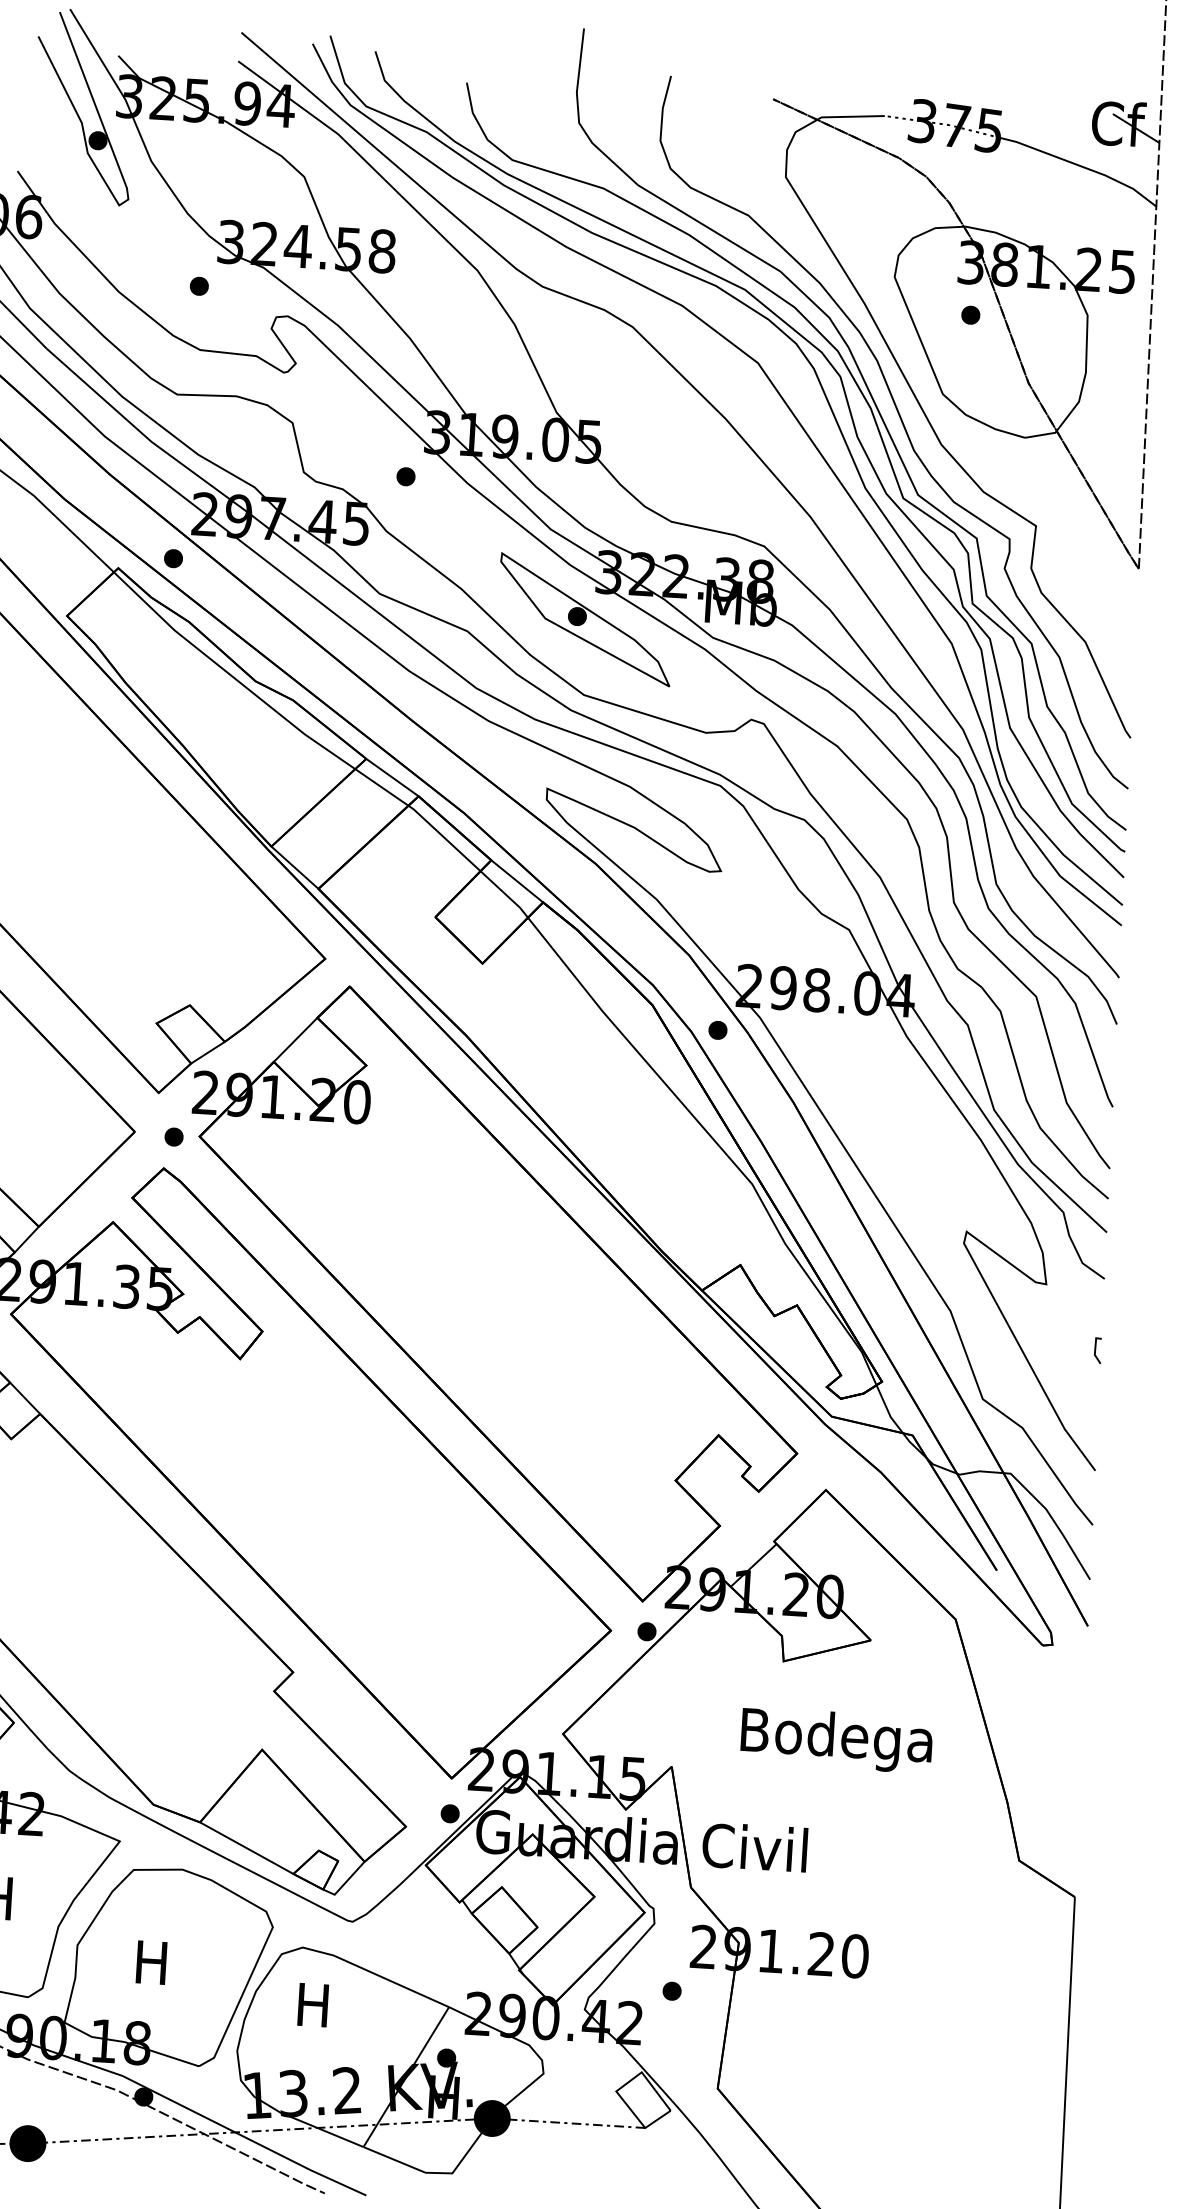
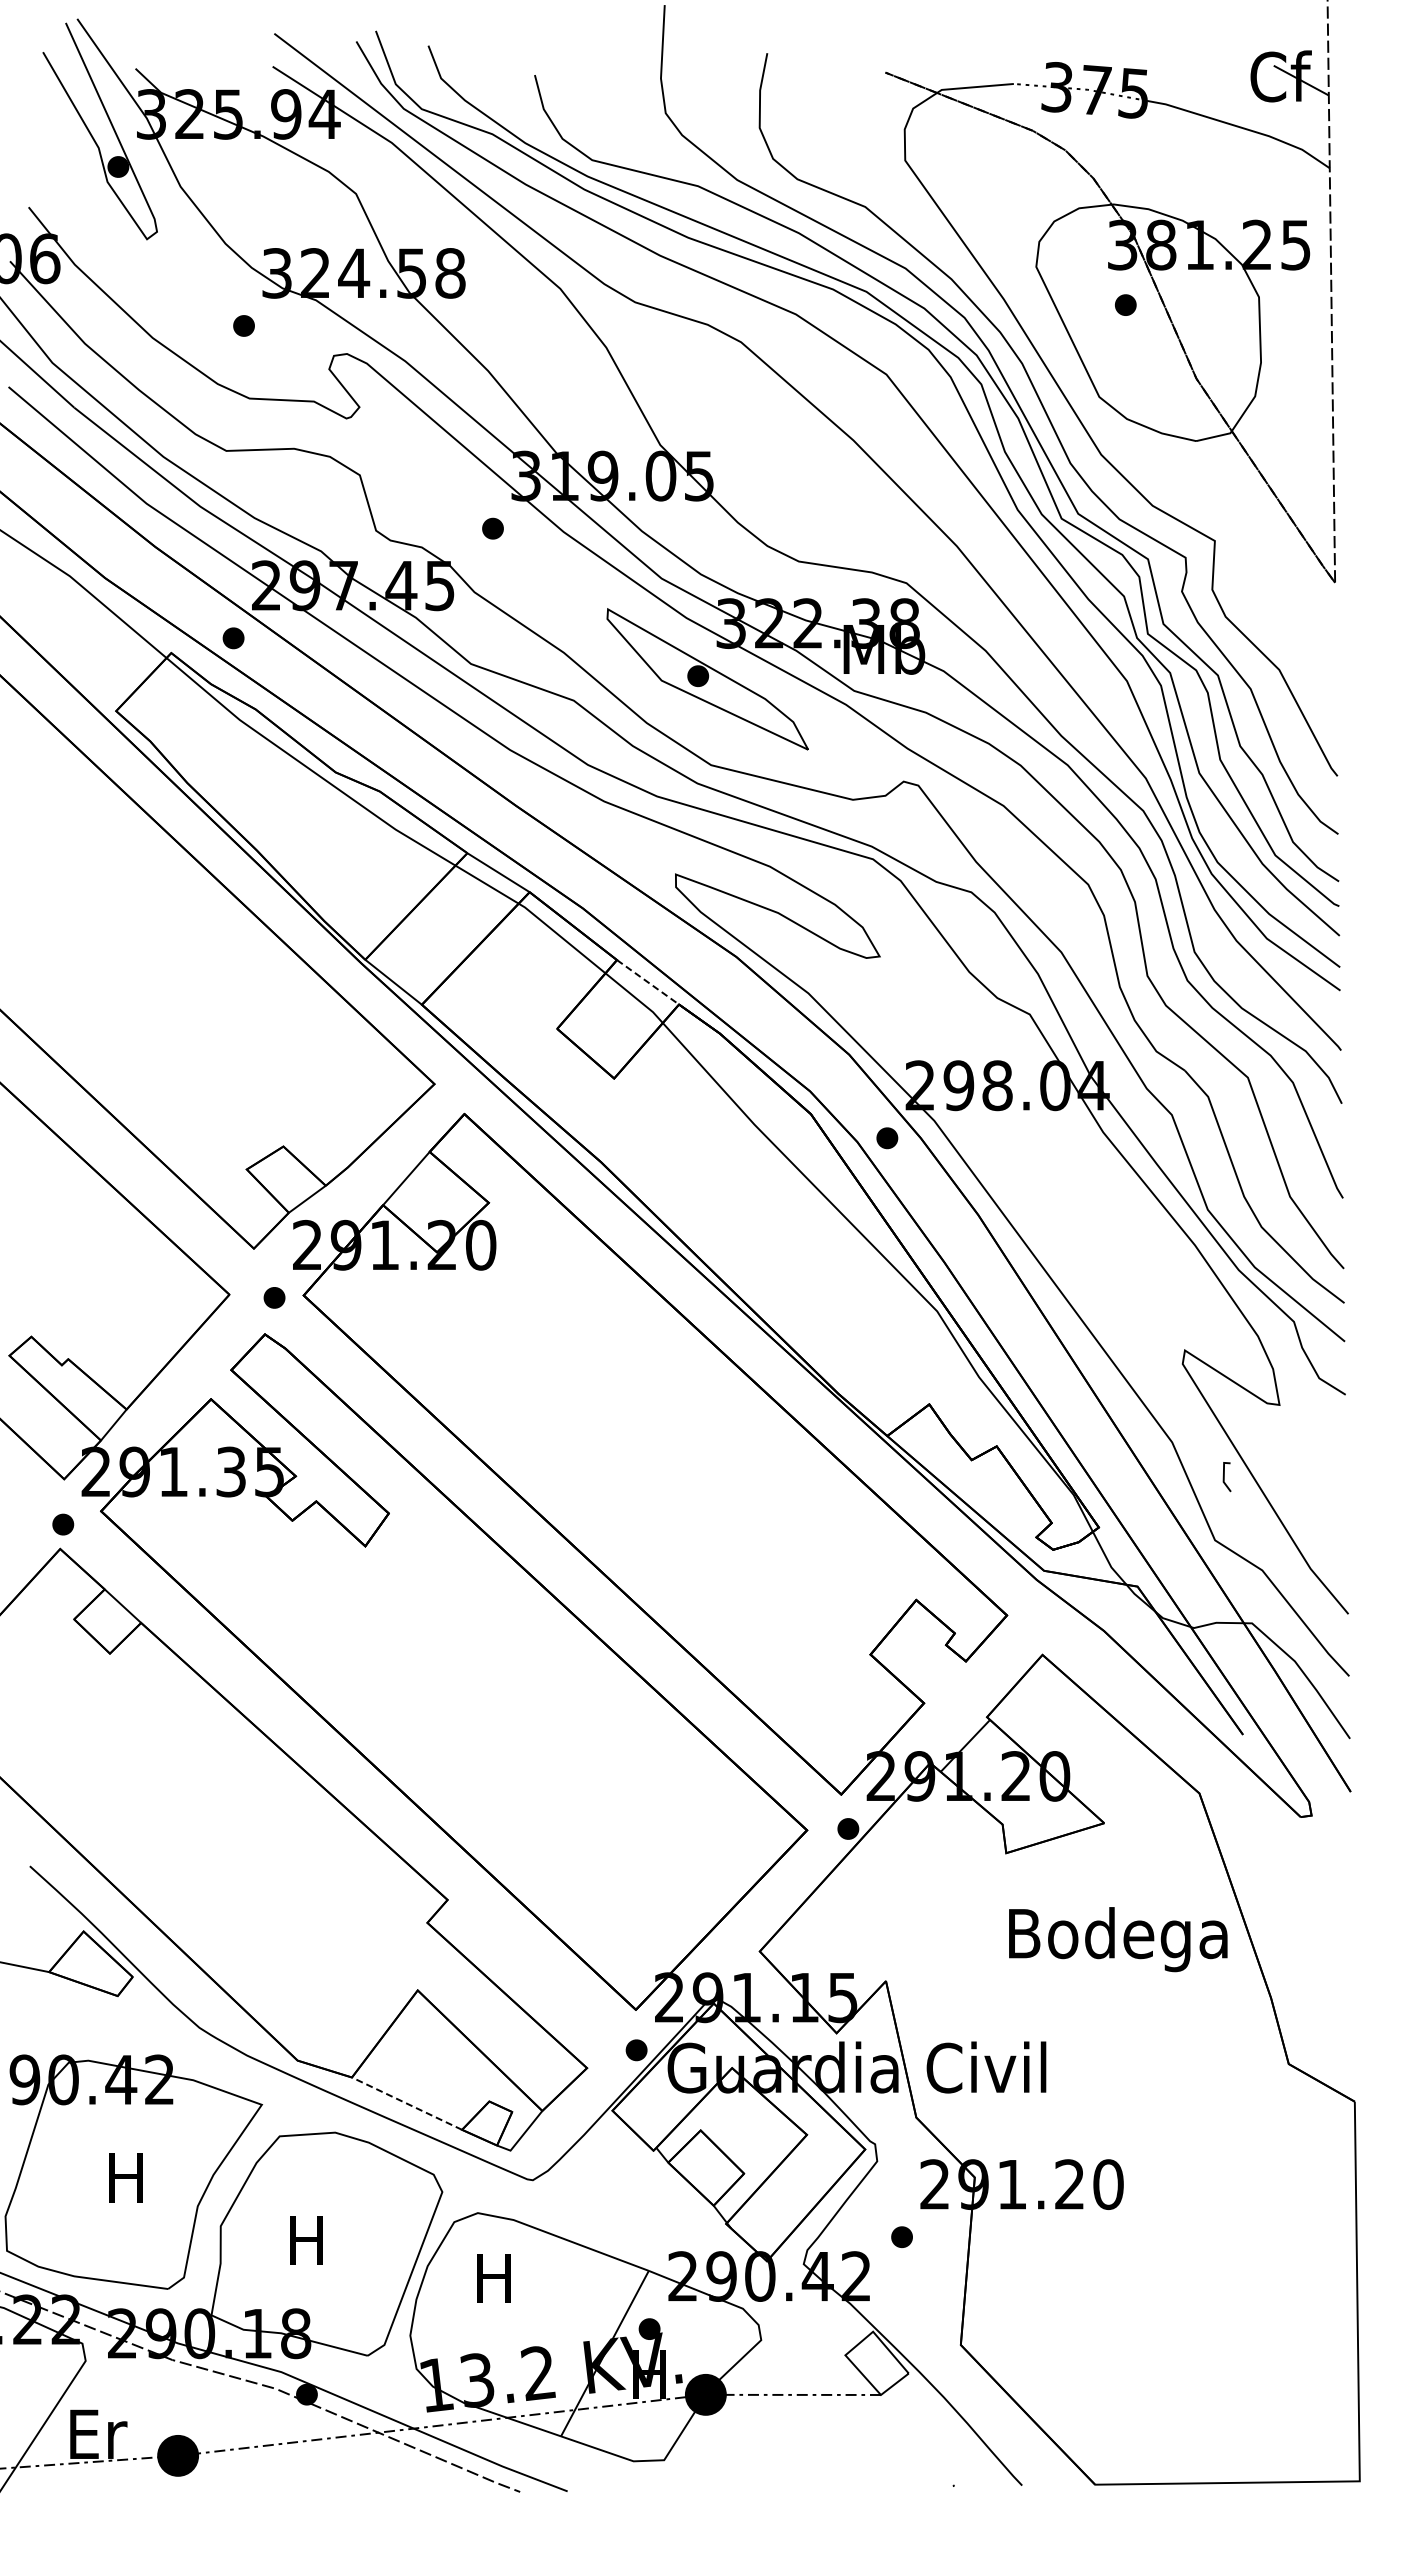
line: (517, 881) -> (648, 982), solid -> dashed
line: (1095, 1350) -> (1224, 1477), moved
text: (836, 1740) -> (1118, 1939), moved
line: (247, 1848) -> (407, 2103), solid -> dashed

